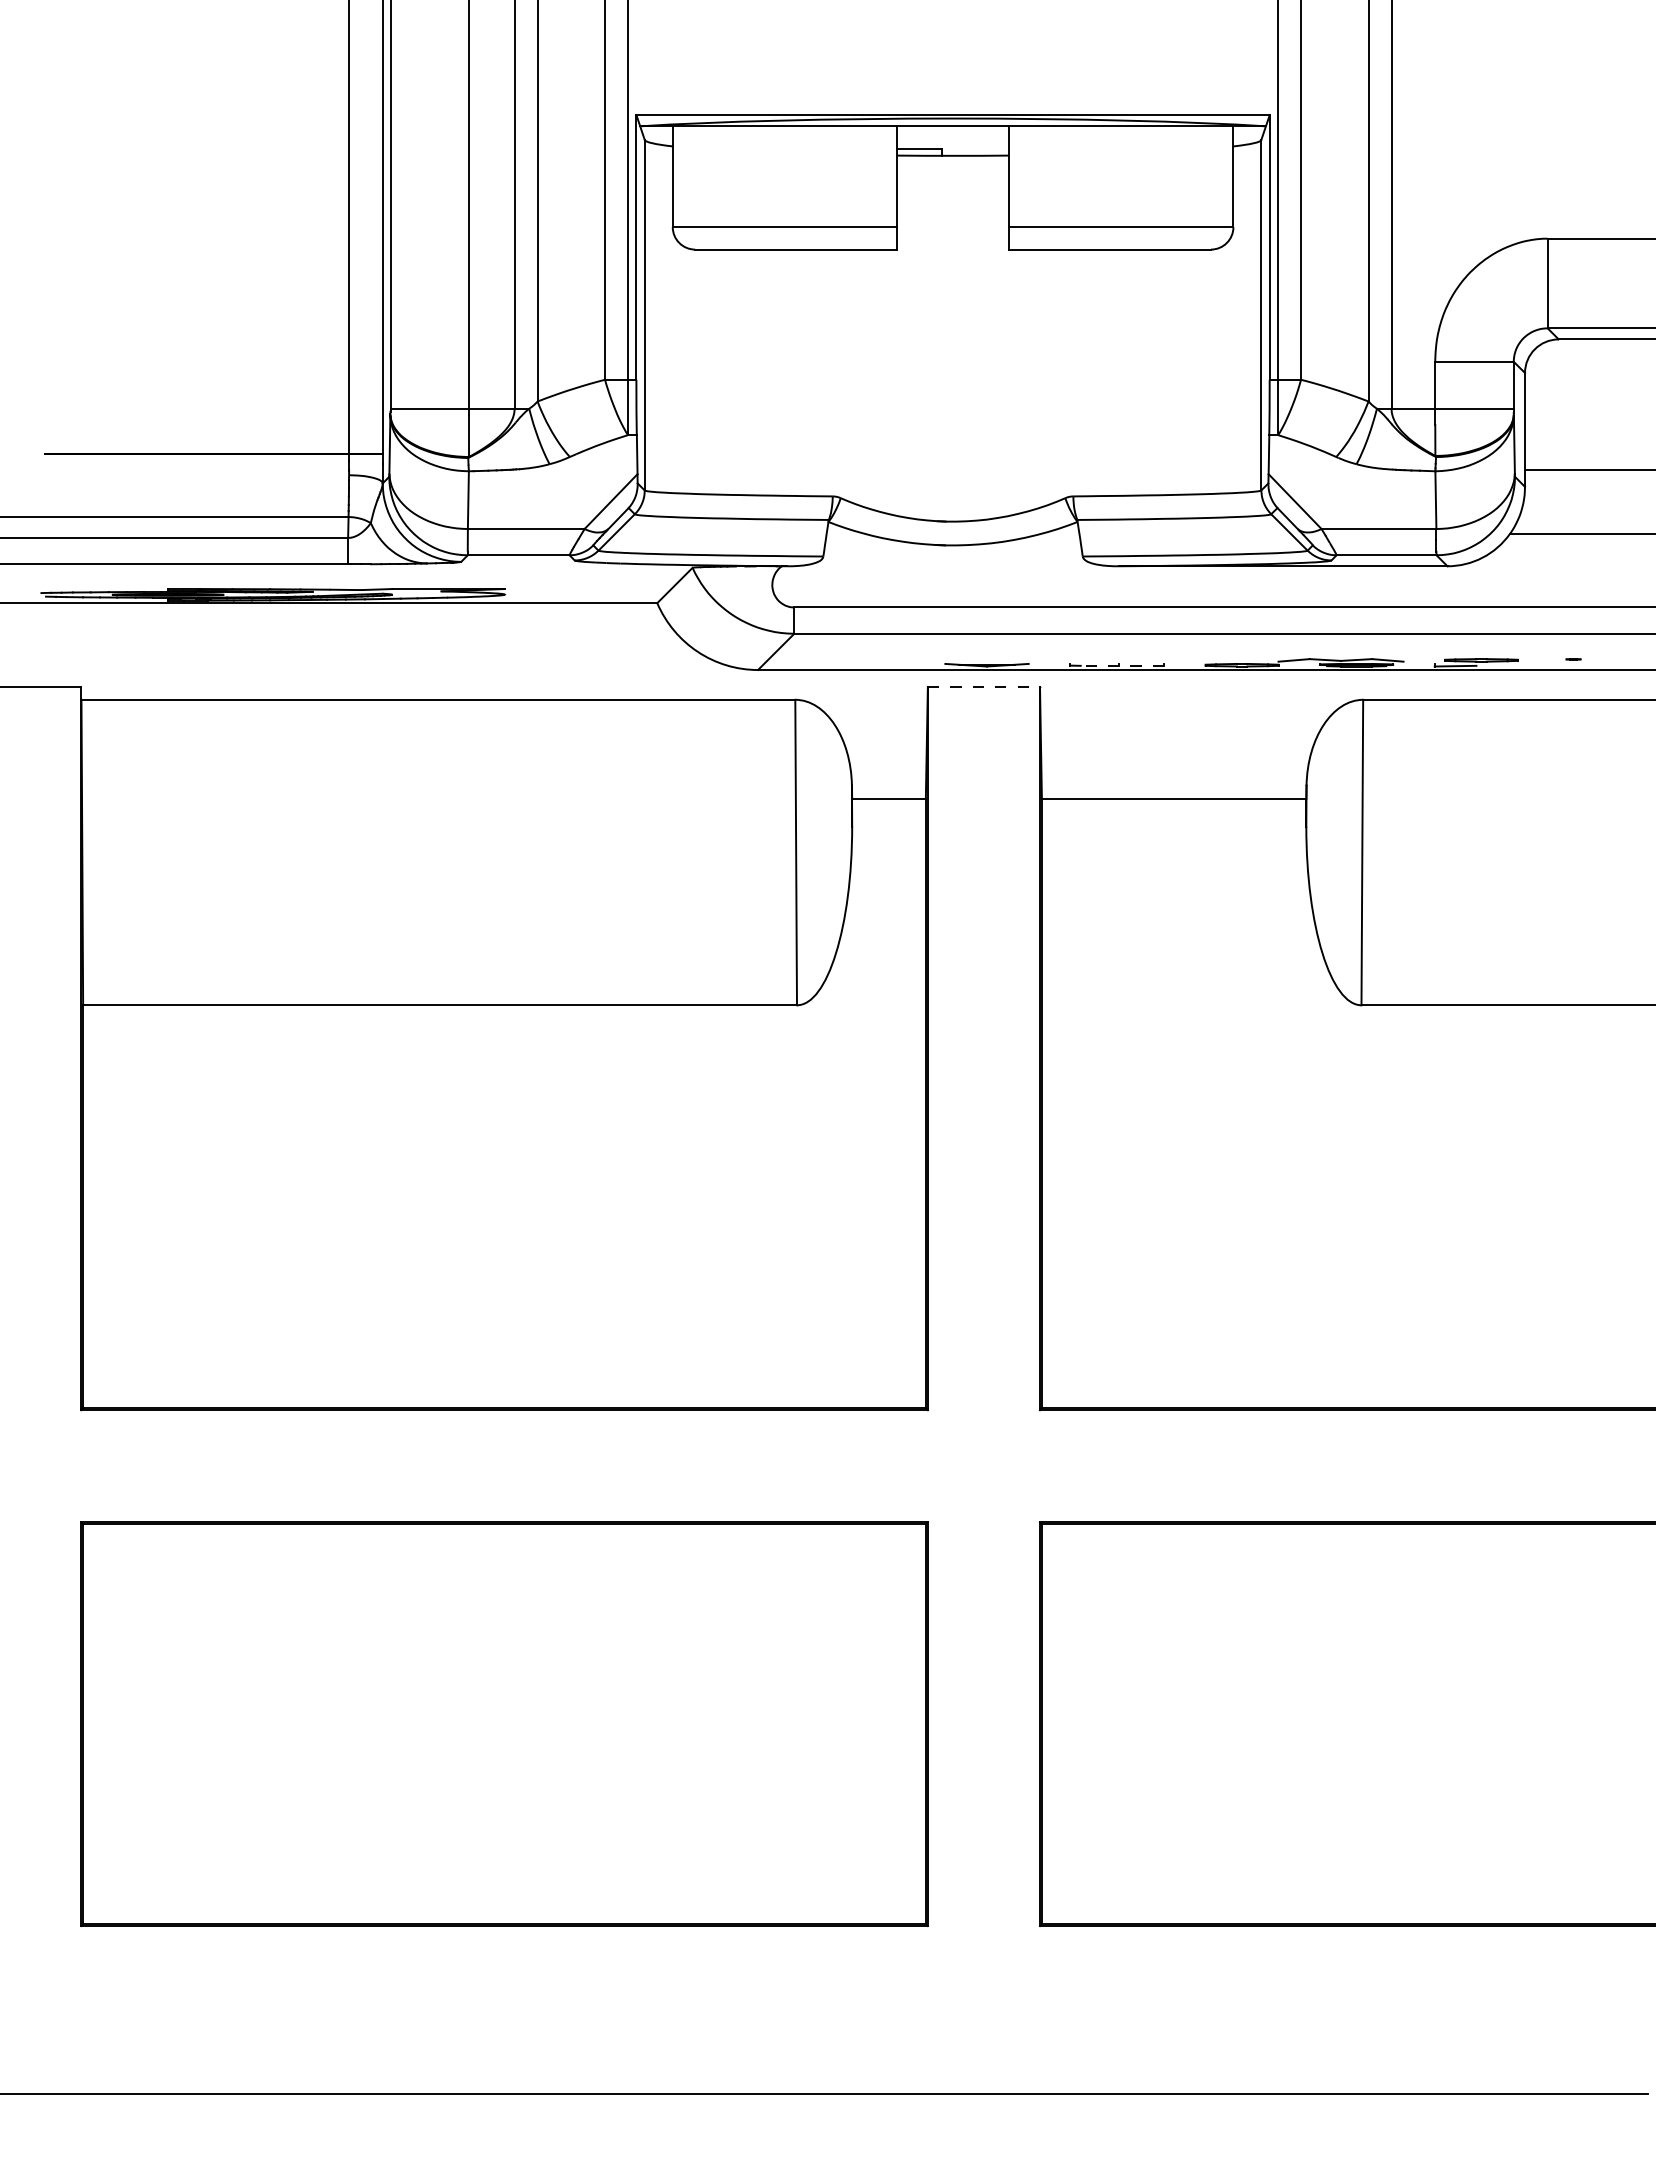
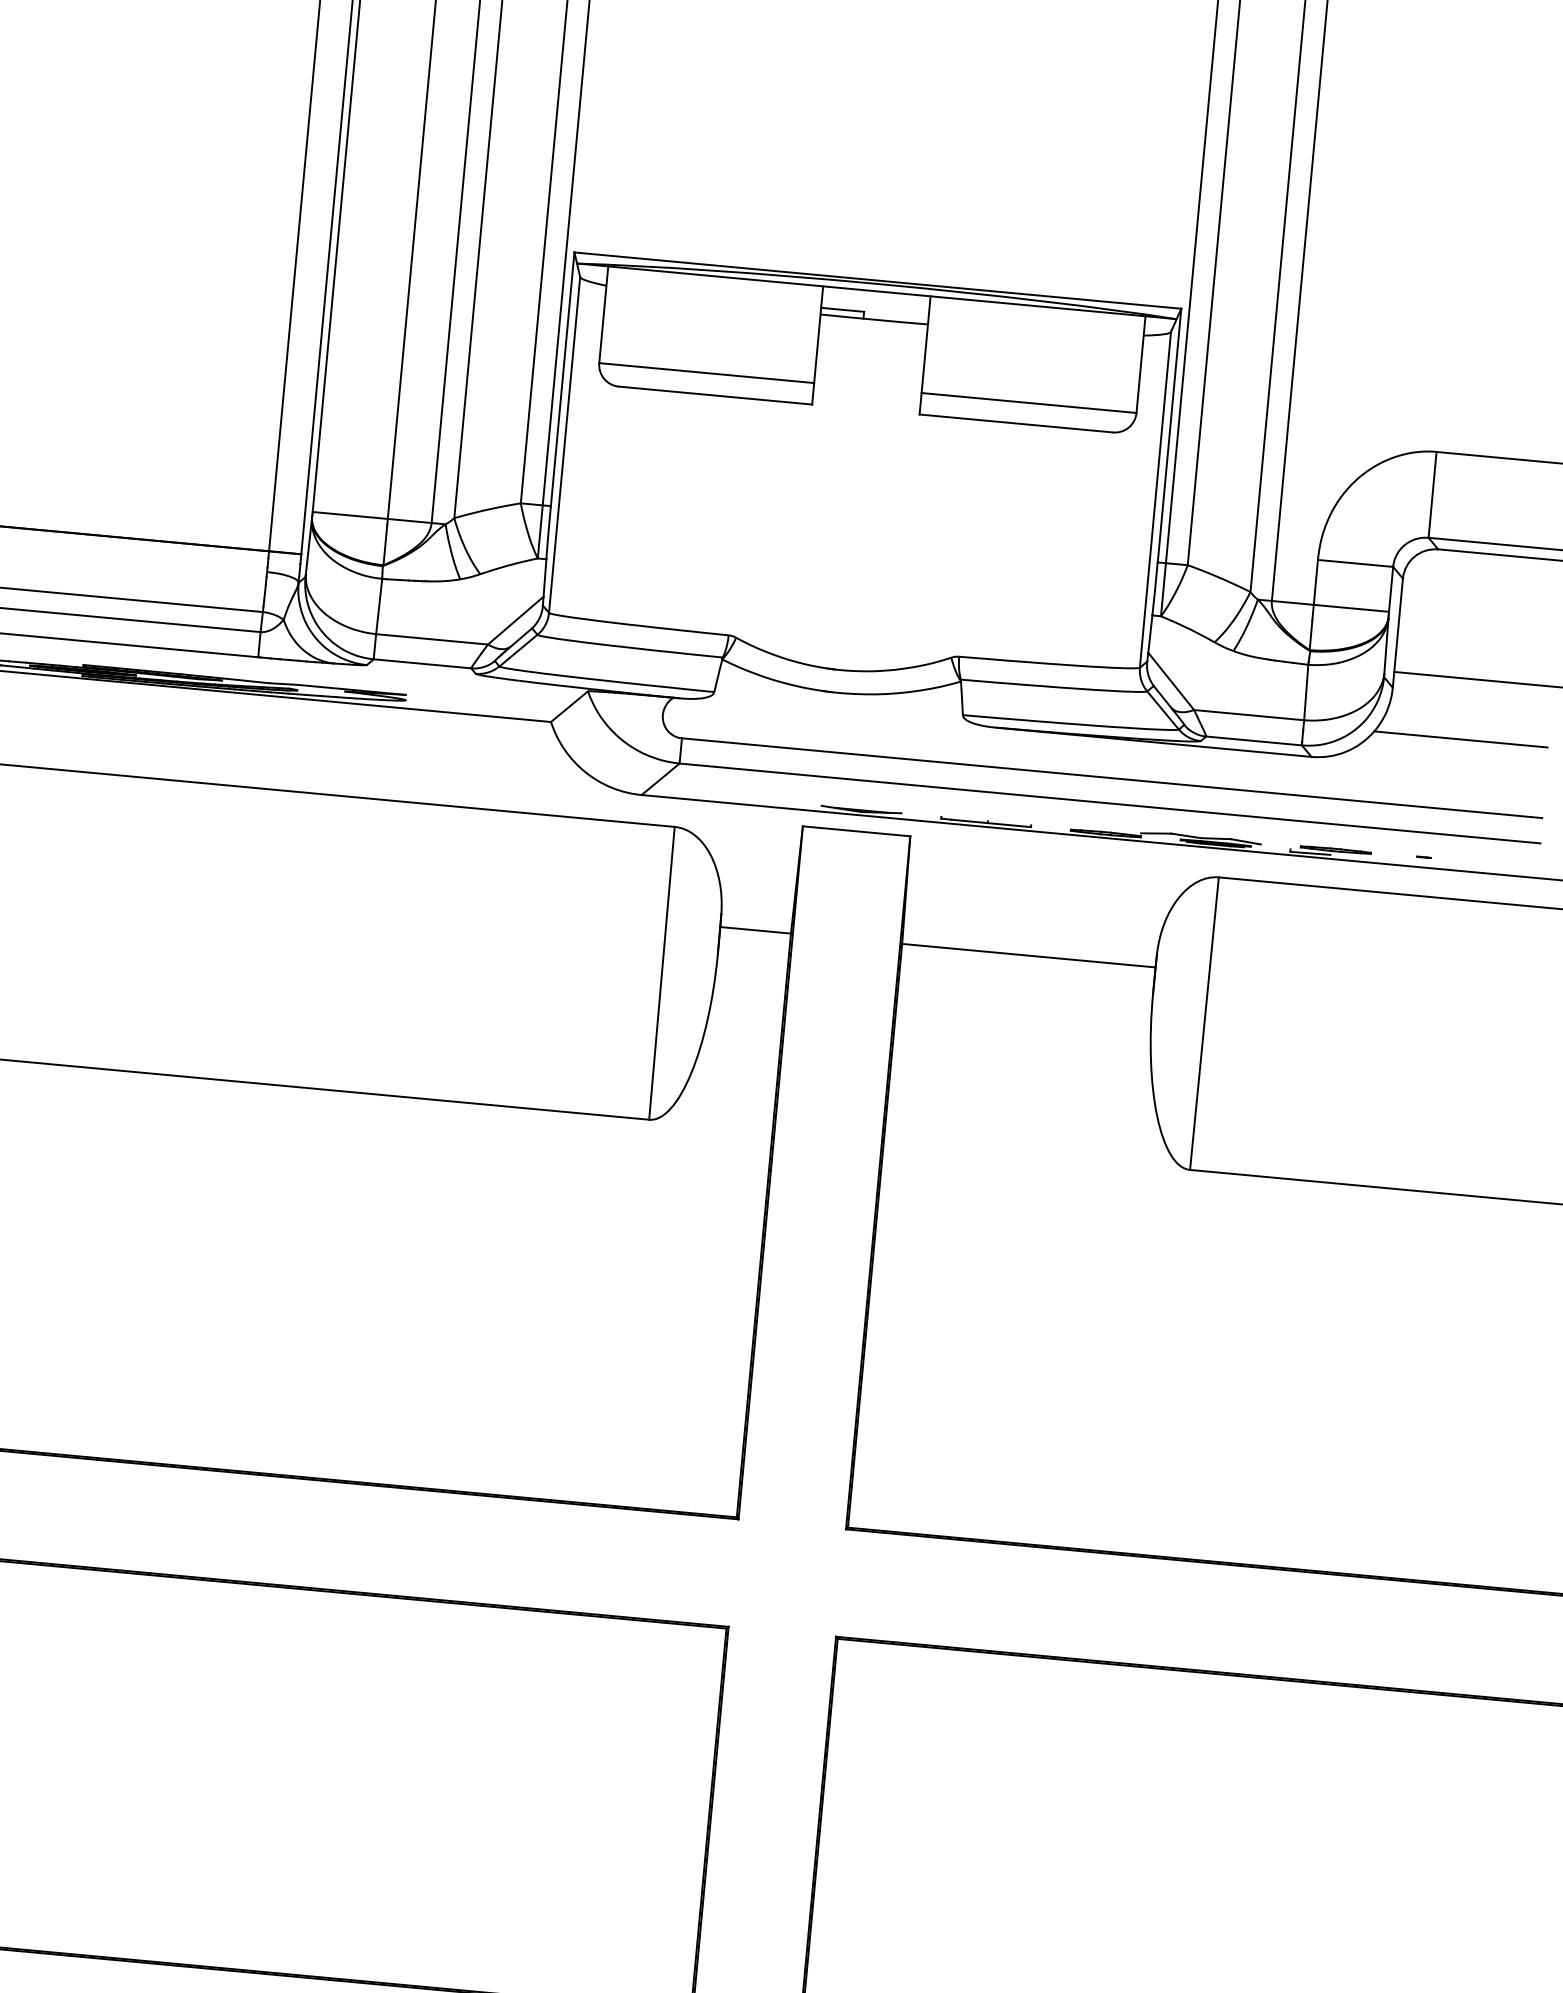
line: (1122, 665) -> (991, 823), dashed -> solid
line: (984, 686) -> (857, 830), dashed -> solid

